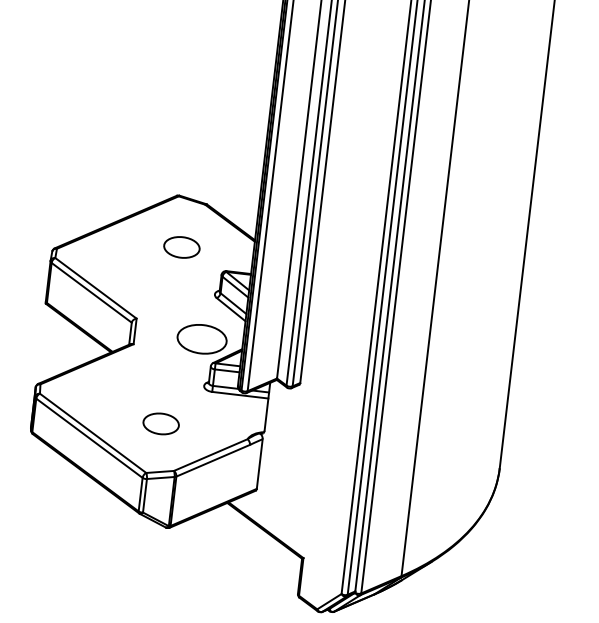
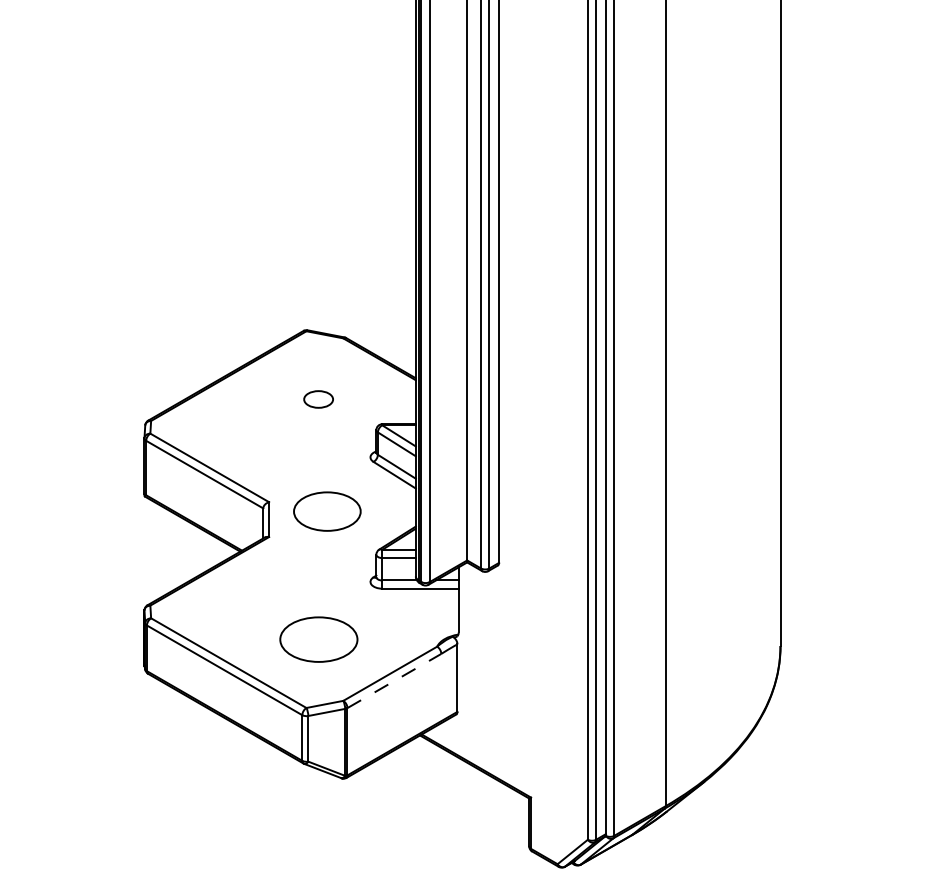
part: (181, 247) -> (318, 399), size x0.6
part: (202, 339) -> (327, 511), moved
part: (161, 423) -> (318, 639), size x1.6
line: (213, 460) -> (394, 680), solid -> dashed

